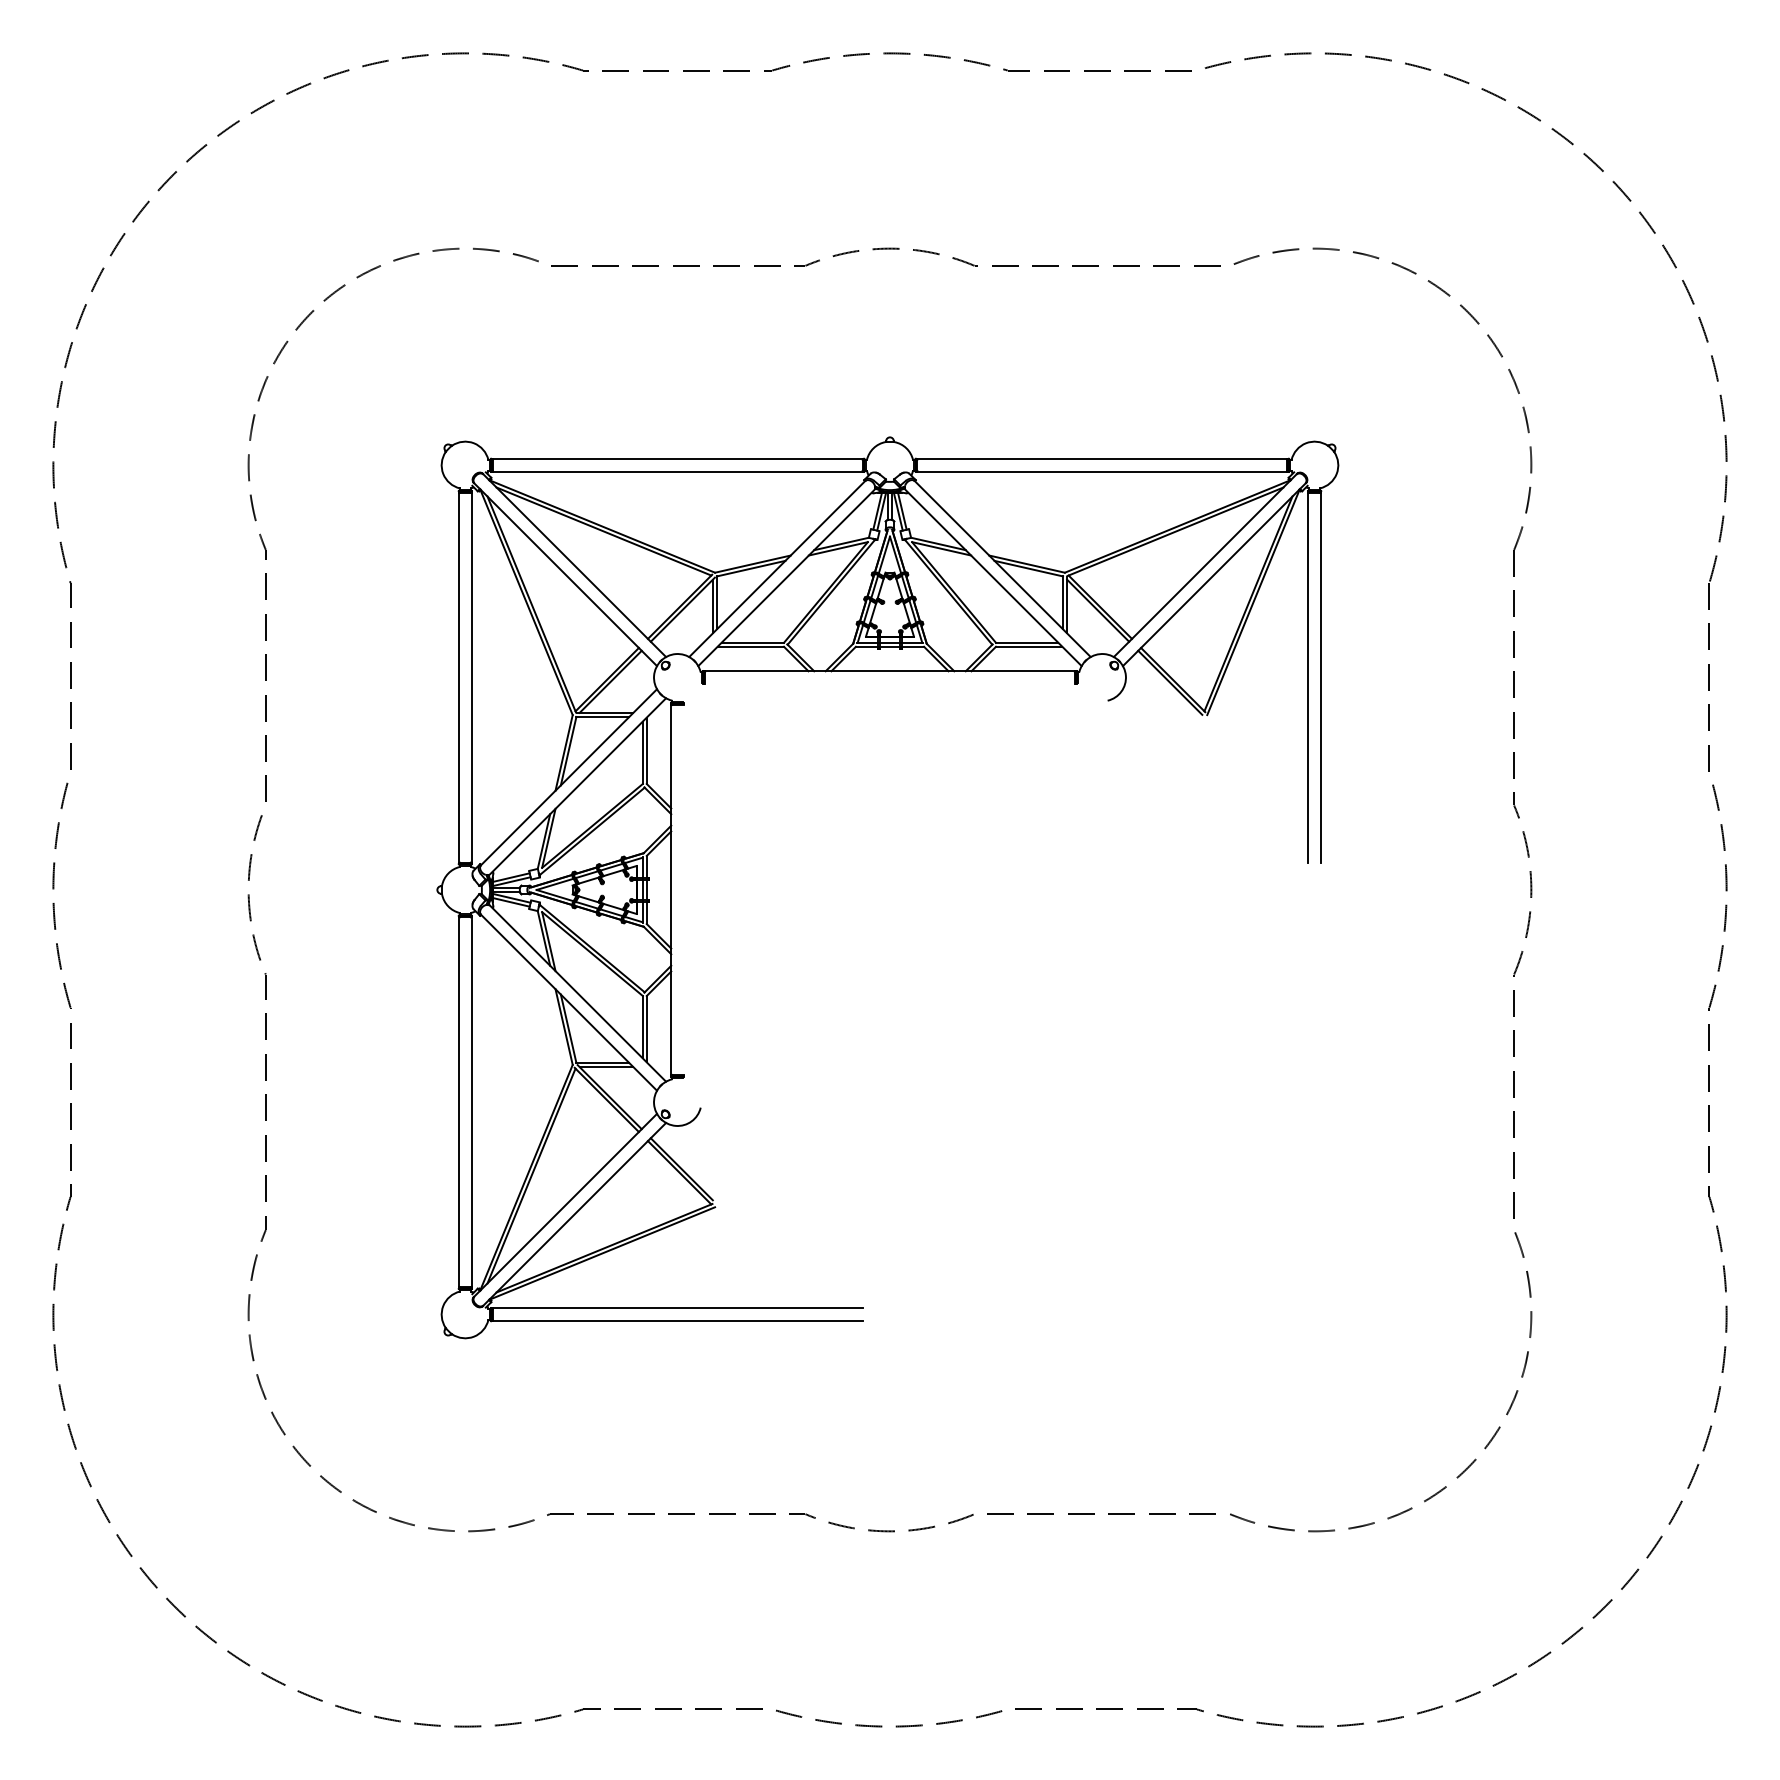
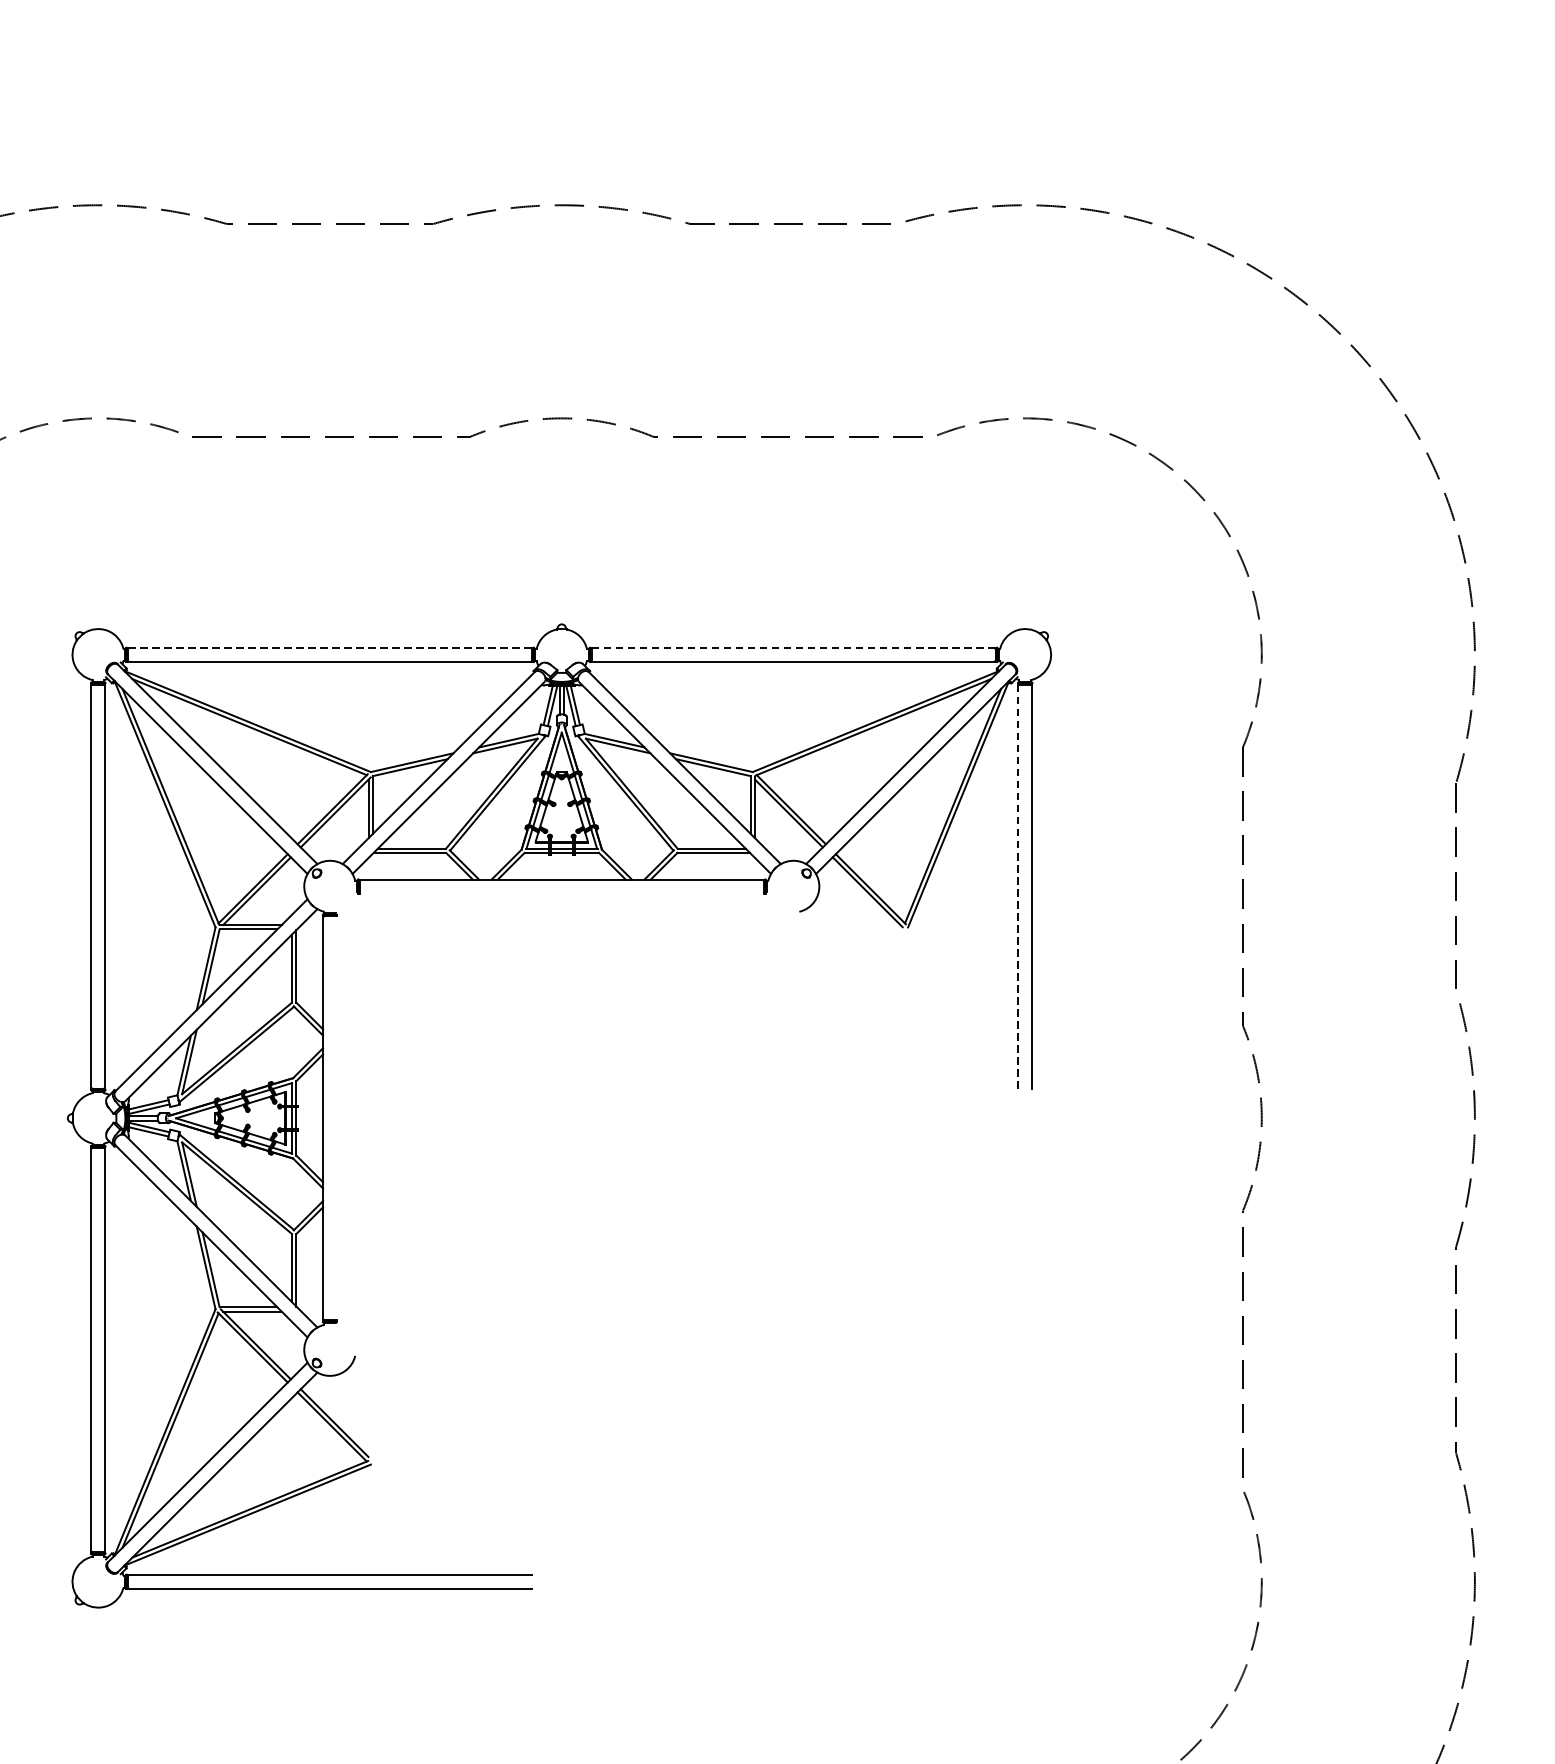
line: (677, 458) -> (329, 647), solid -> dashed
line: (1101, 458) -> (792, 647), solid -> dashed
line: (1308, 677) -> (1018, 886), solid -> dashed

